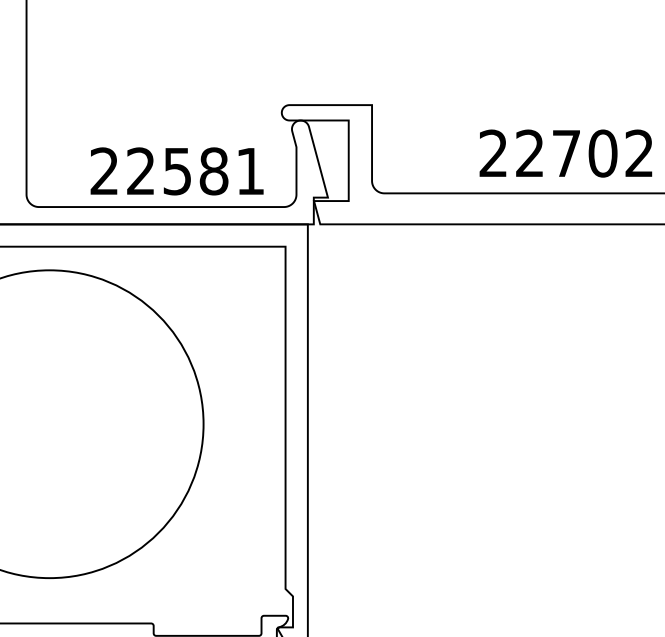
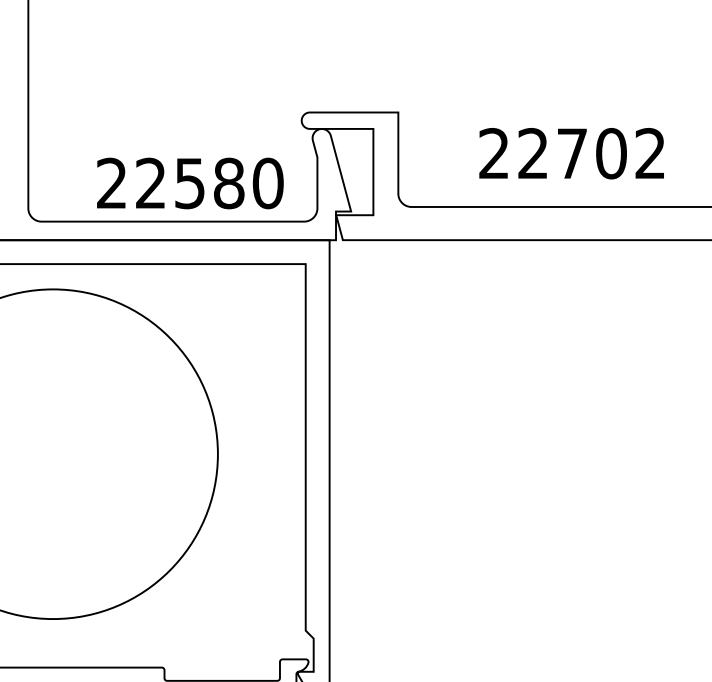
text: (565, 153) -> (571, 153), moved
text: (250, 171) -> (268, 183), 22581 -> 22580

